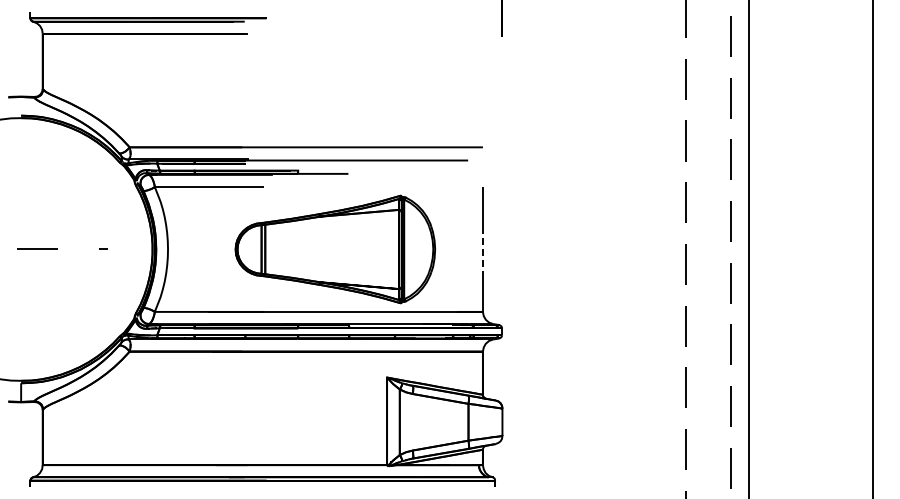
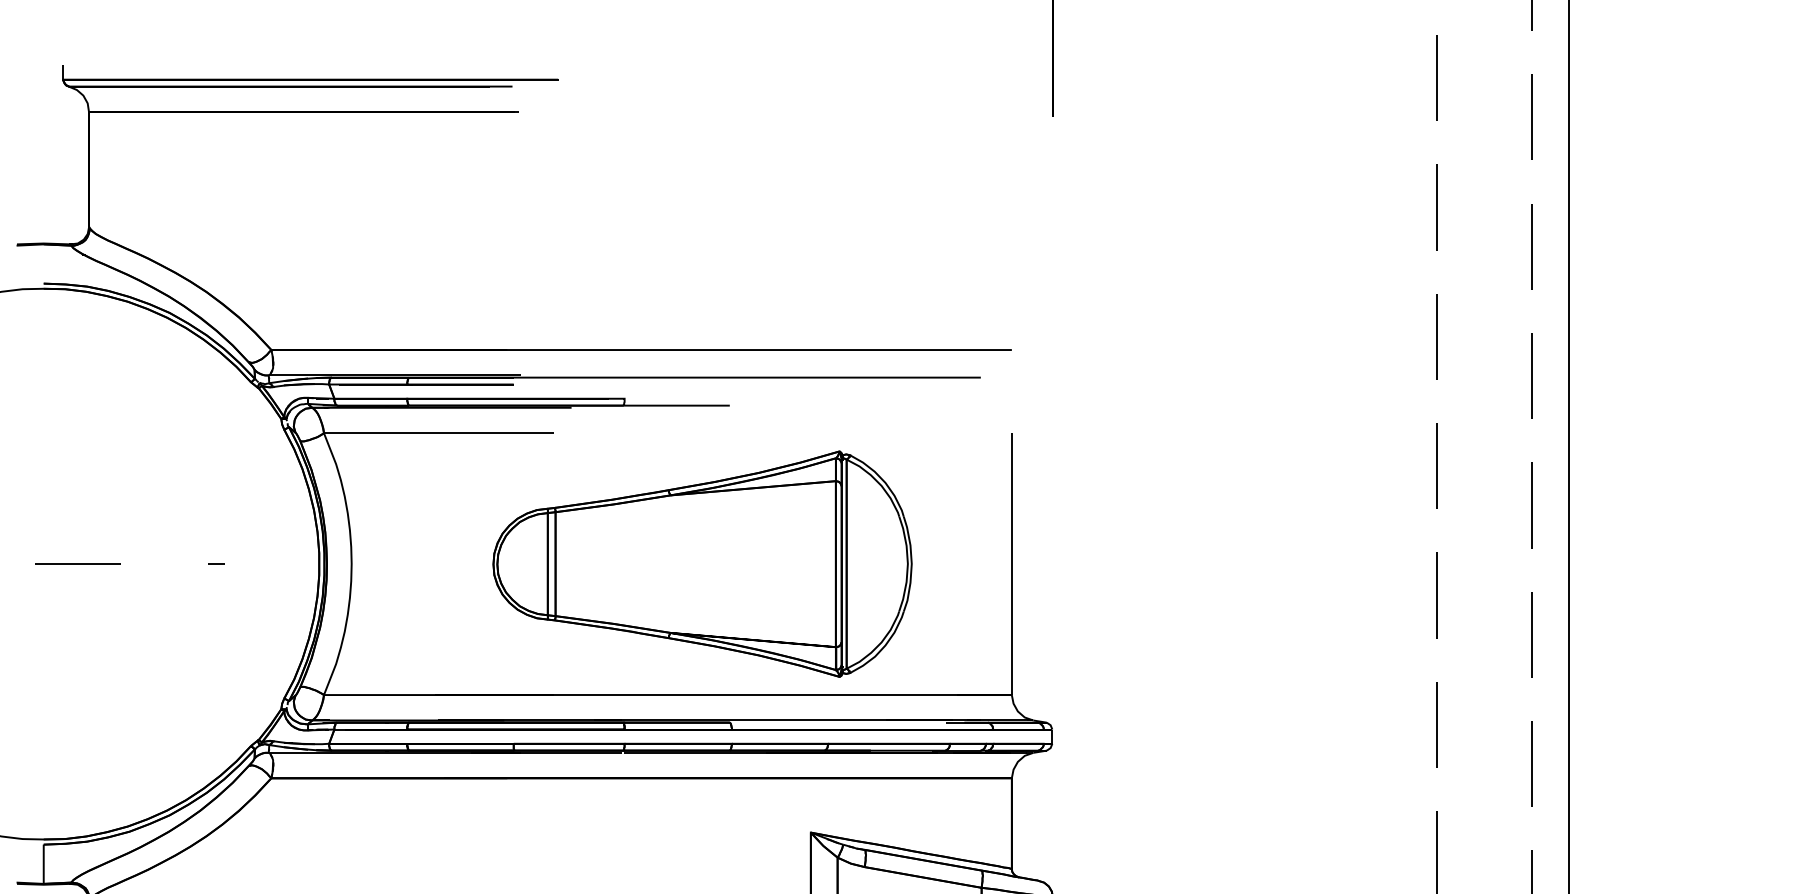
line: (482, 249) -> (1010, 564), dashed -> solid

